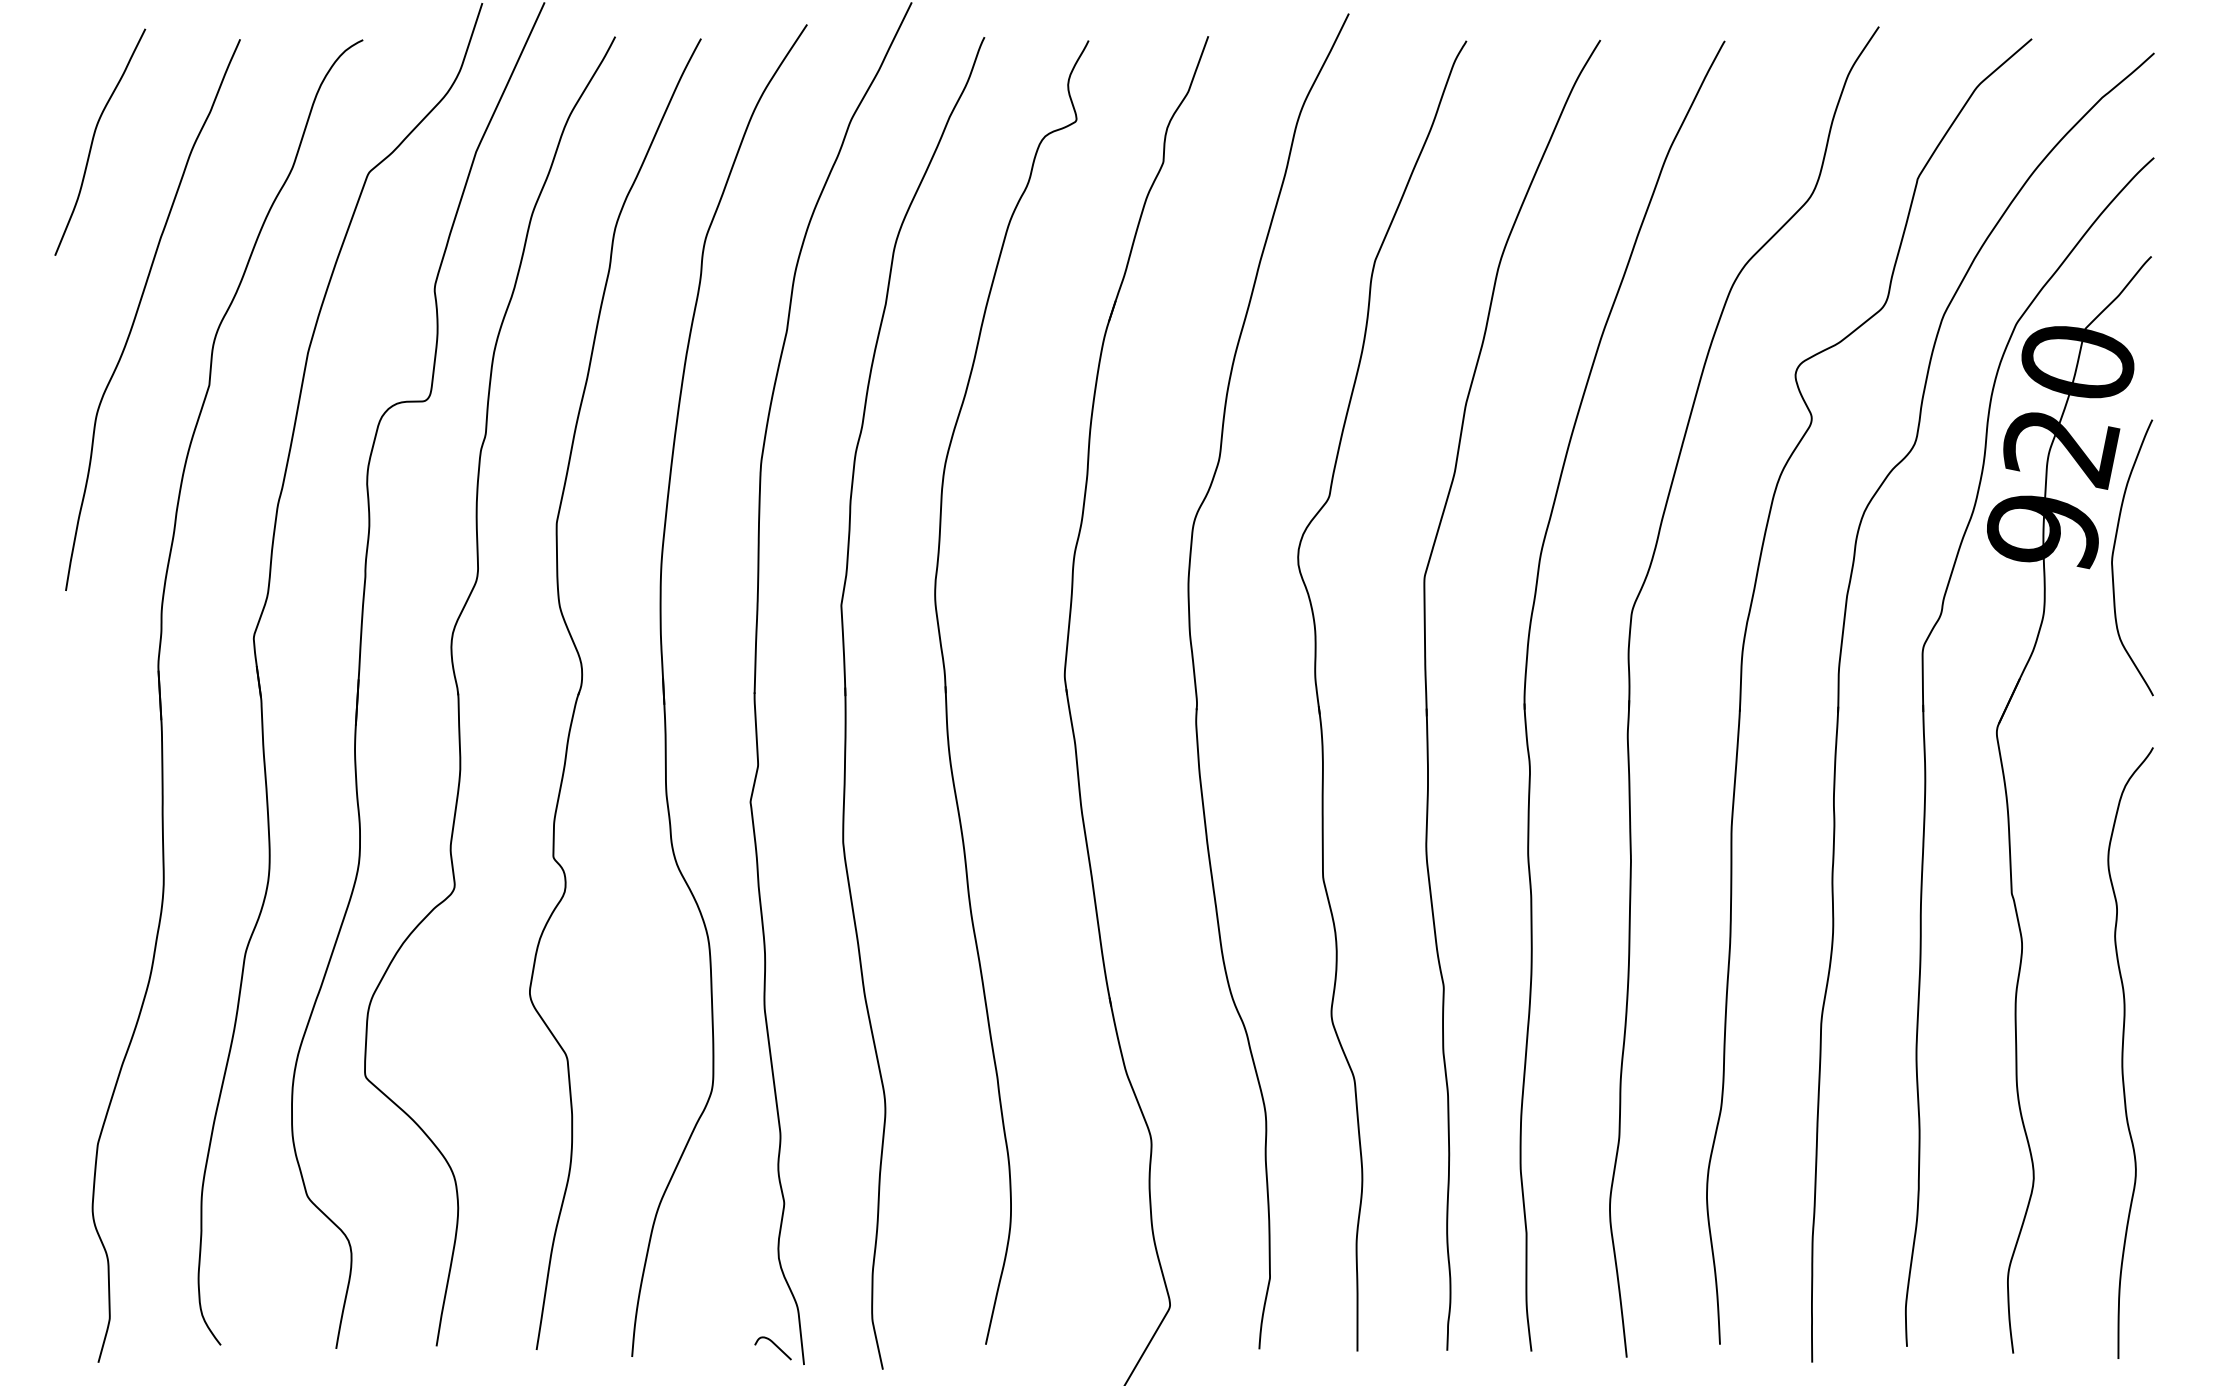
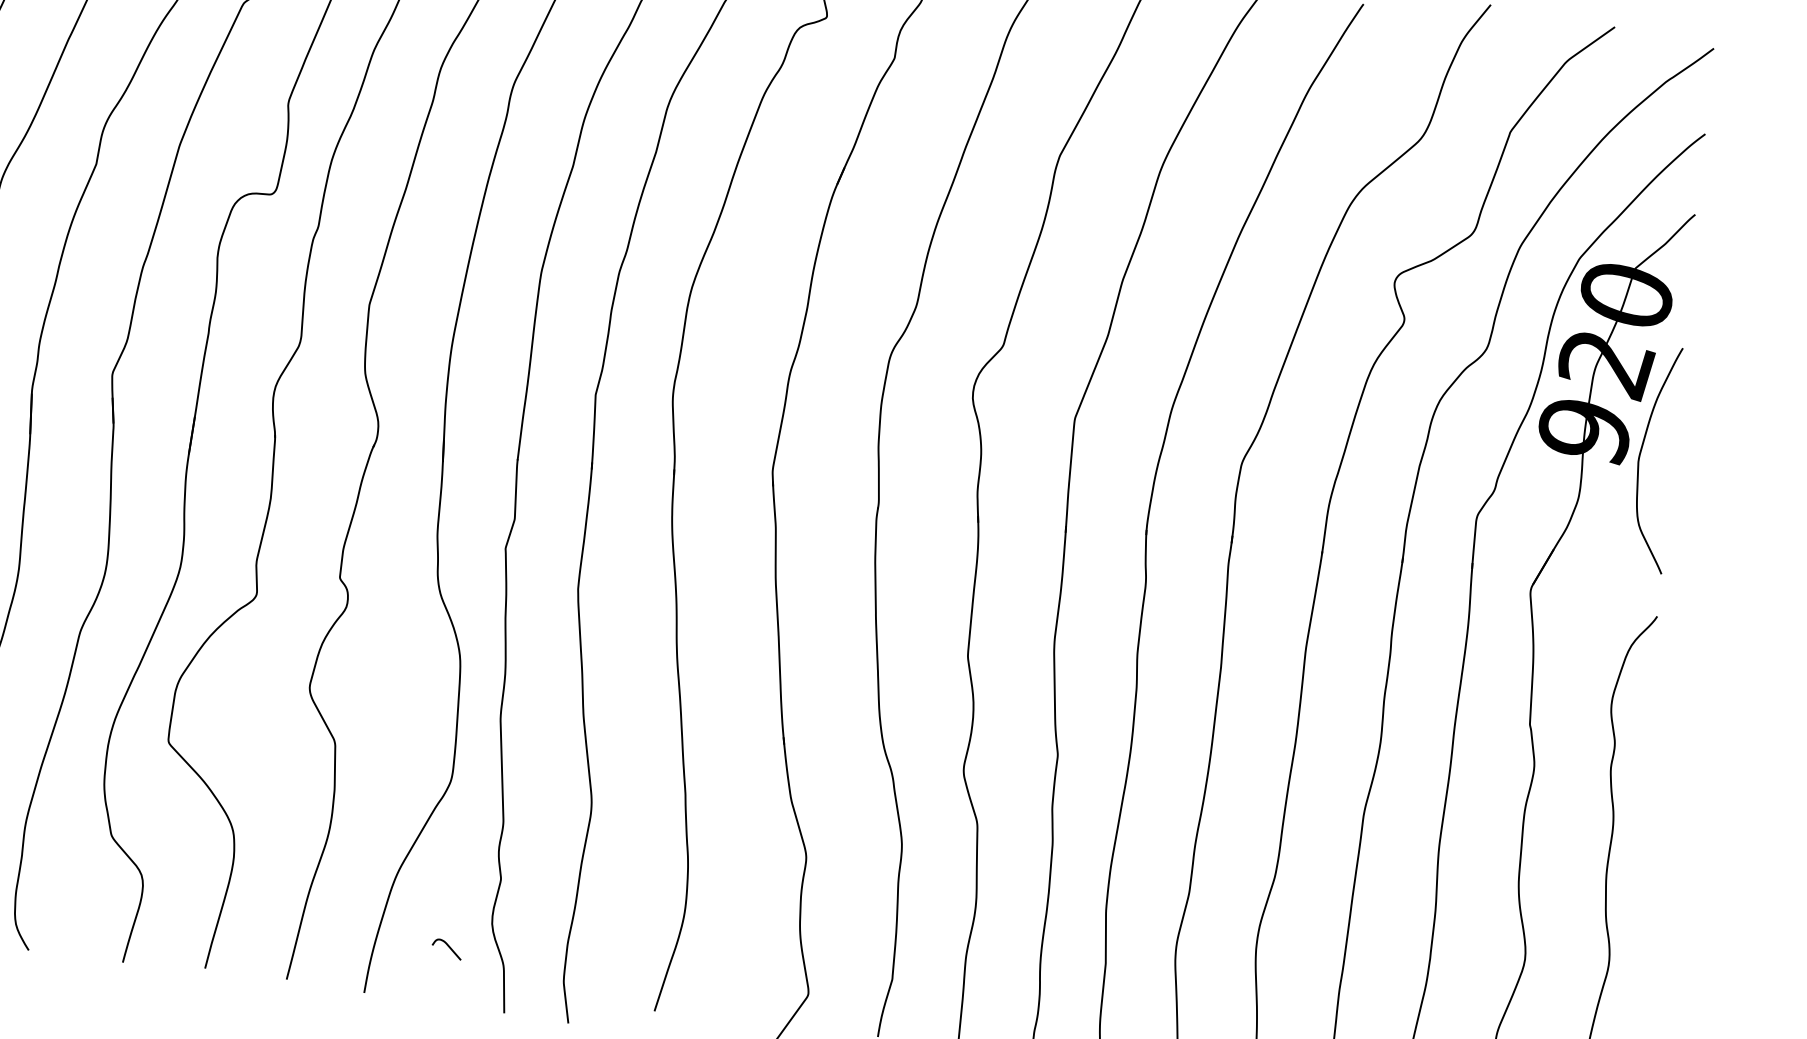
curve: (774, 1345) -> (448, 947), moved

